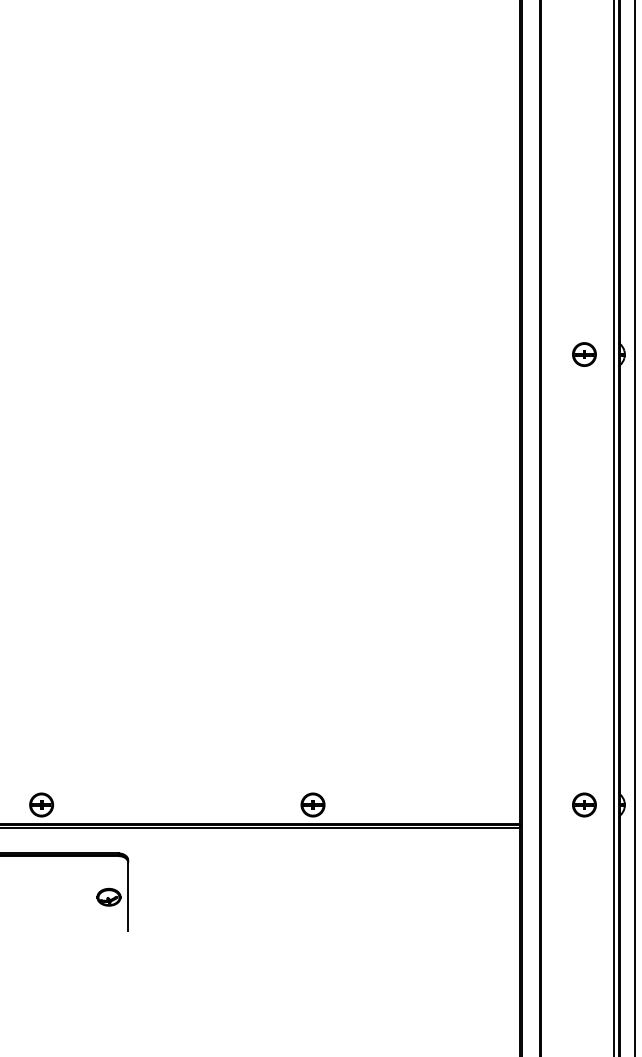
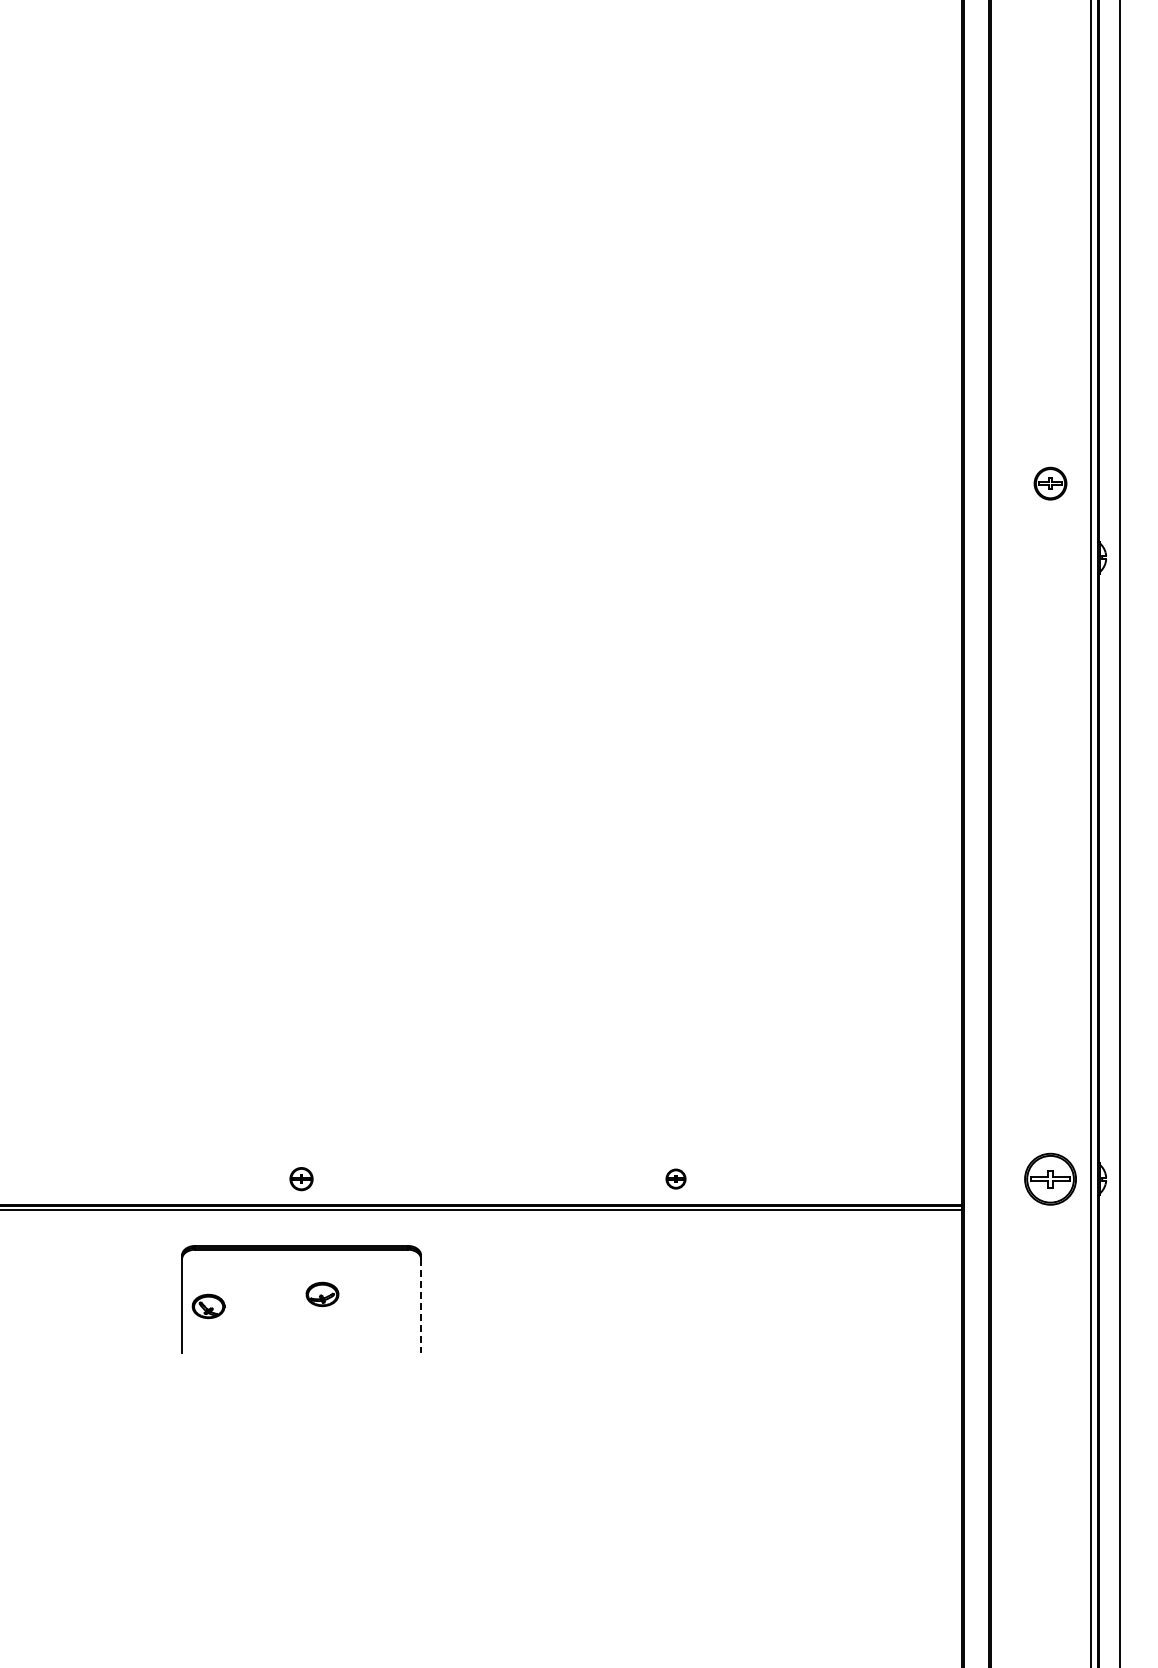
part: (584, 354) -> (1050, 483), moved
part: (41, 804) -> (301, 1178), size x0.7
part: (312, 804) -> (675, 1178), size x0.6
part: (584, 804) -> (1050, 1178), size x1.6
part: (108, 897) -> (322, 1294), moved
line: (128, 897) -> (421, 1306), solid -> dashed

